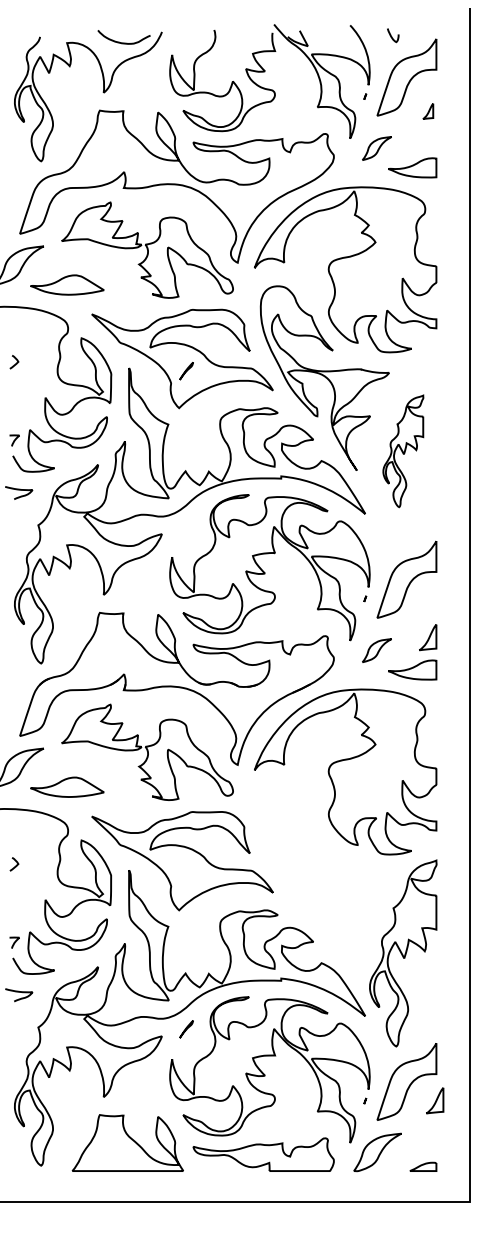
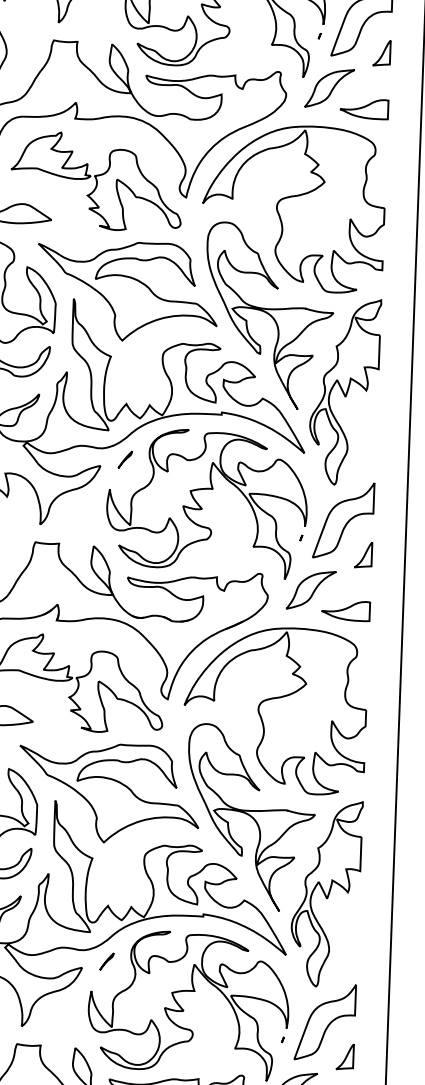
part: (428, 111) -> (382, 53), size x1.67
part: (376, 148) -> (329, 88), size x1.67
line: (186, 371) -> (125, 460), moved
part: (403, 451) -> (344, 392), size x1.67
part: (428, 637) -> (363, 554), moved
part: (376, 650) -> (310, 590), size x1.67
part: (324, 880) -> (250, 817), added
part: (435, 1100) -> (345, 1056), moved

